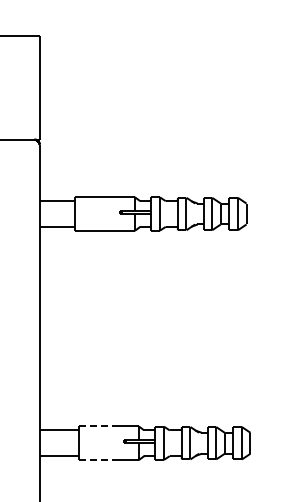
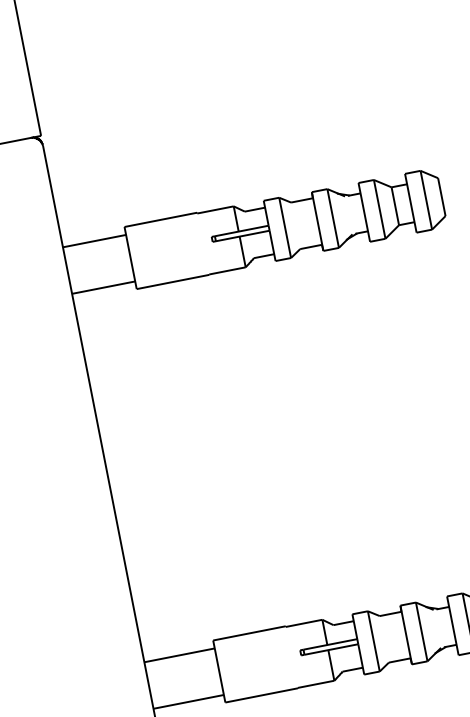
line: (98, 426) -> (249, 634), dashed -> solid
line: (99, 460) -> (263, 695), dashed -> solid

